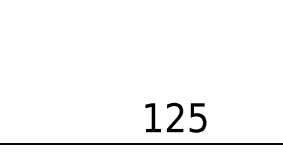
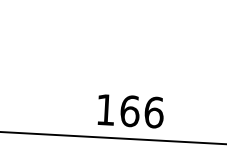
text: (186, 117) -> (141, 111), 125 -> 166

